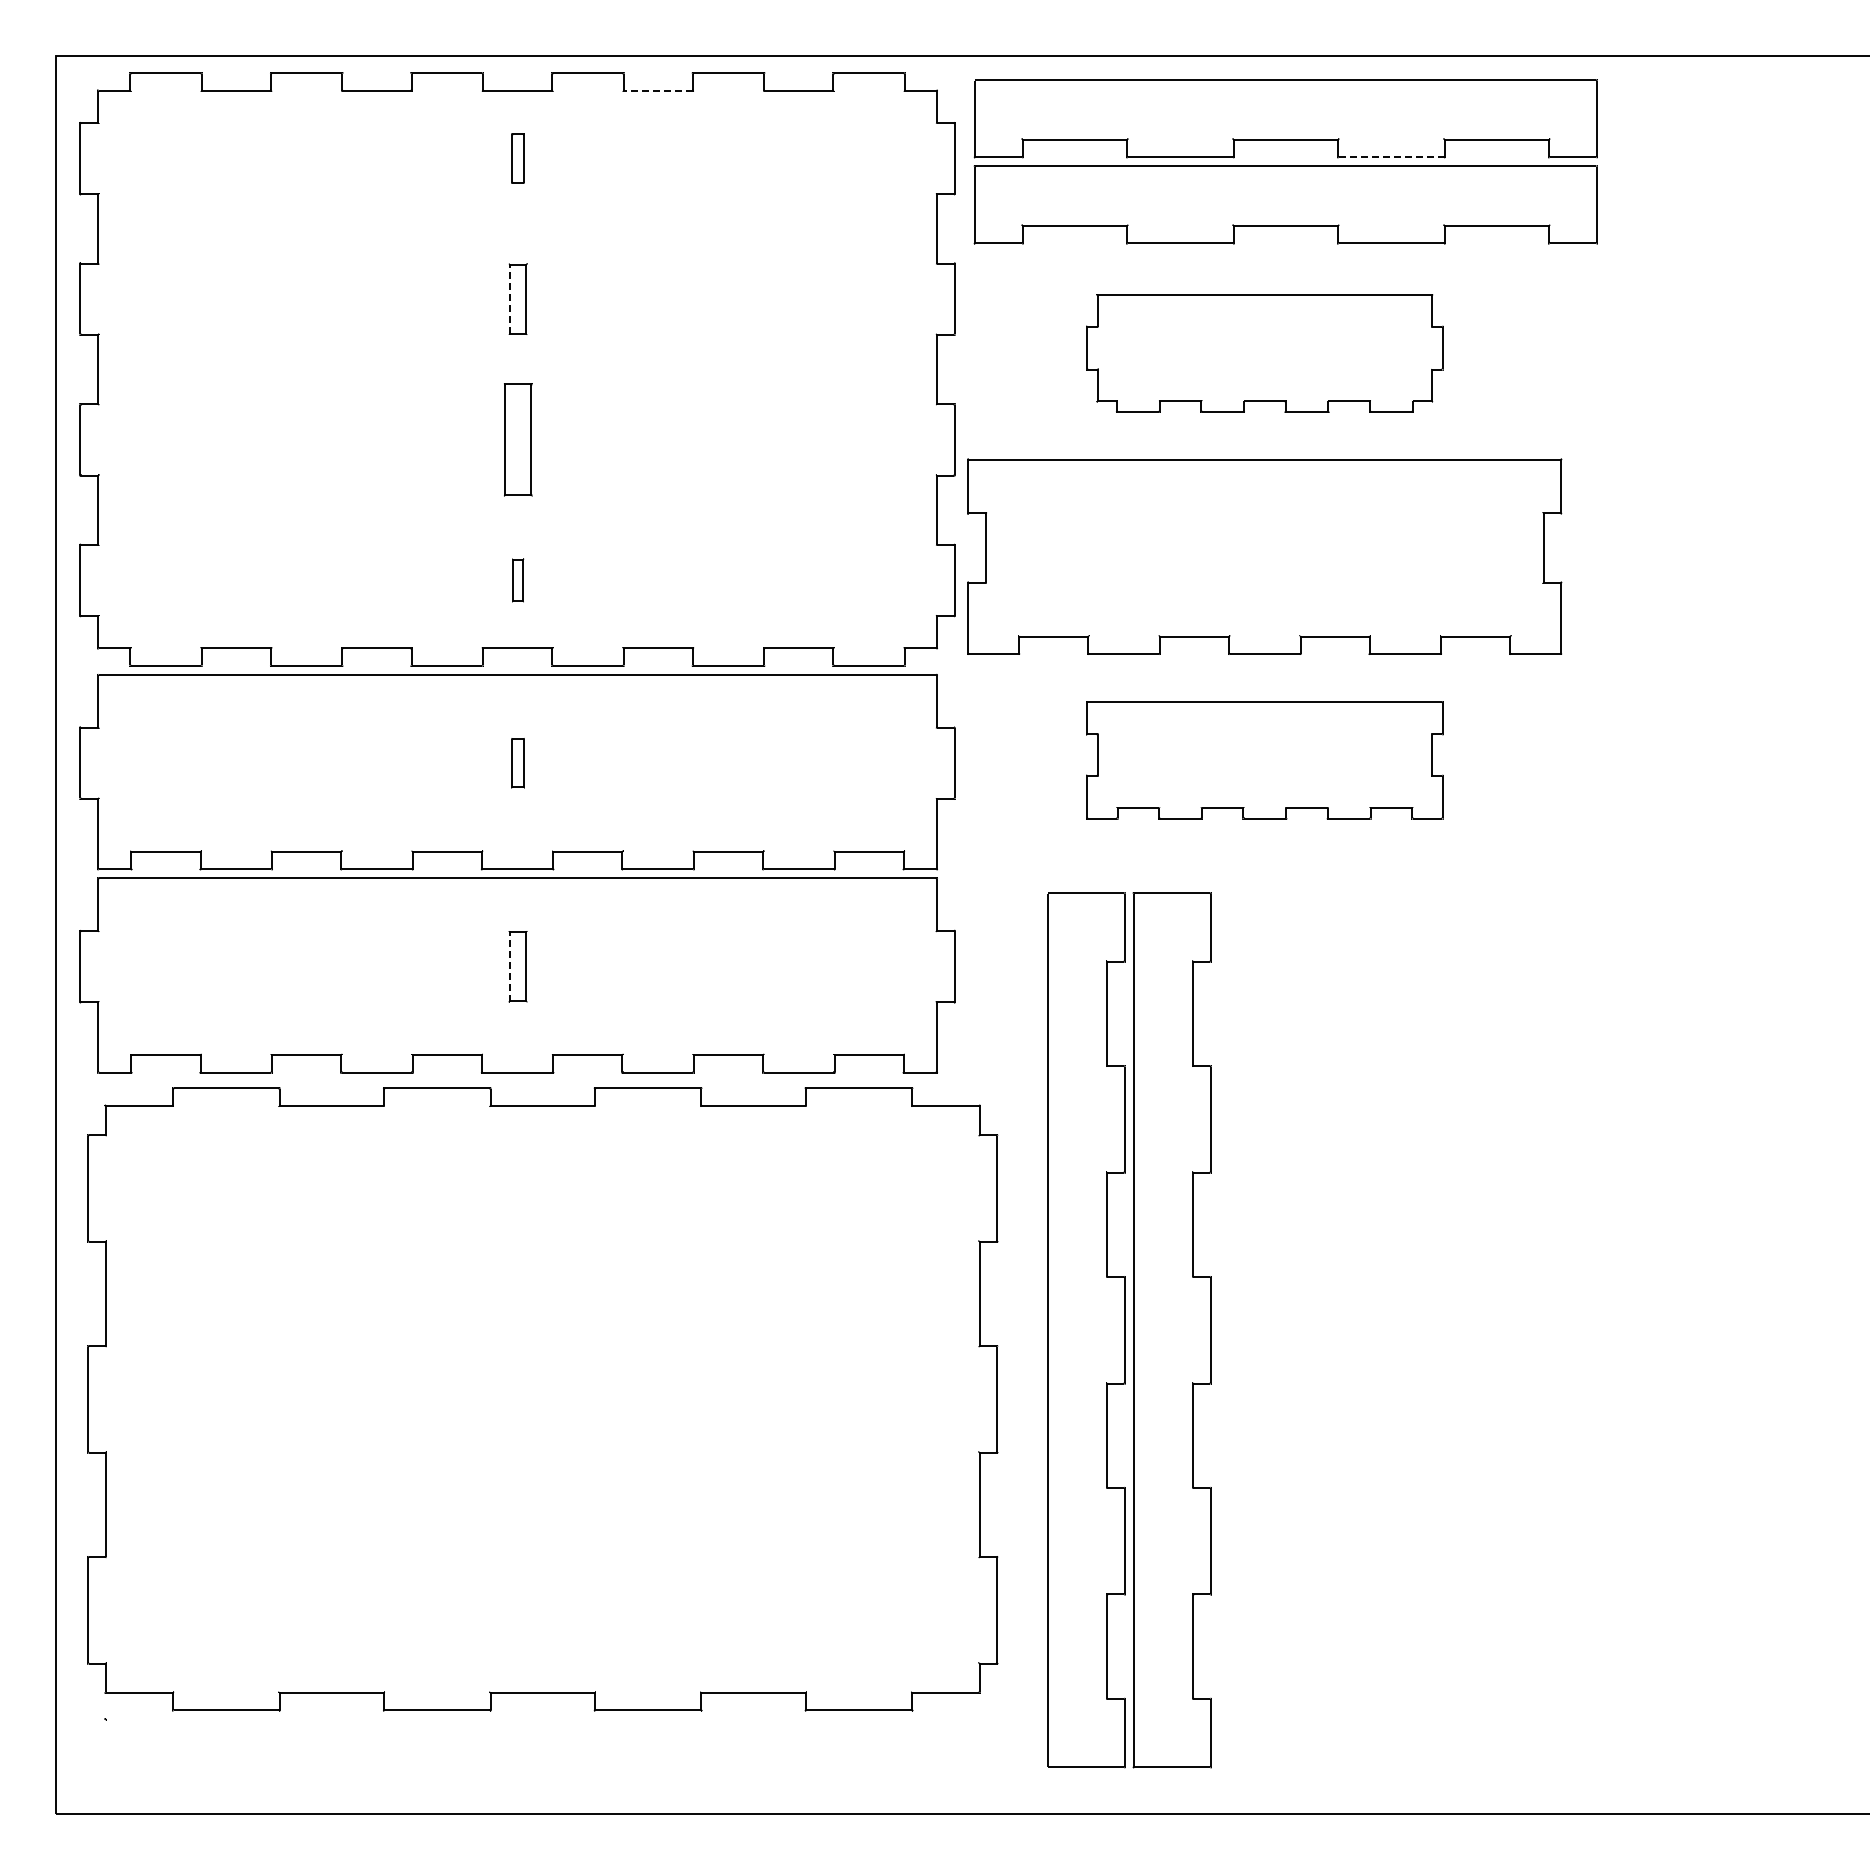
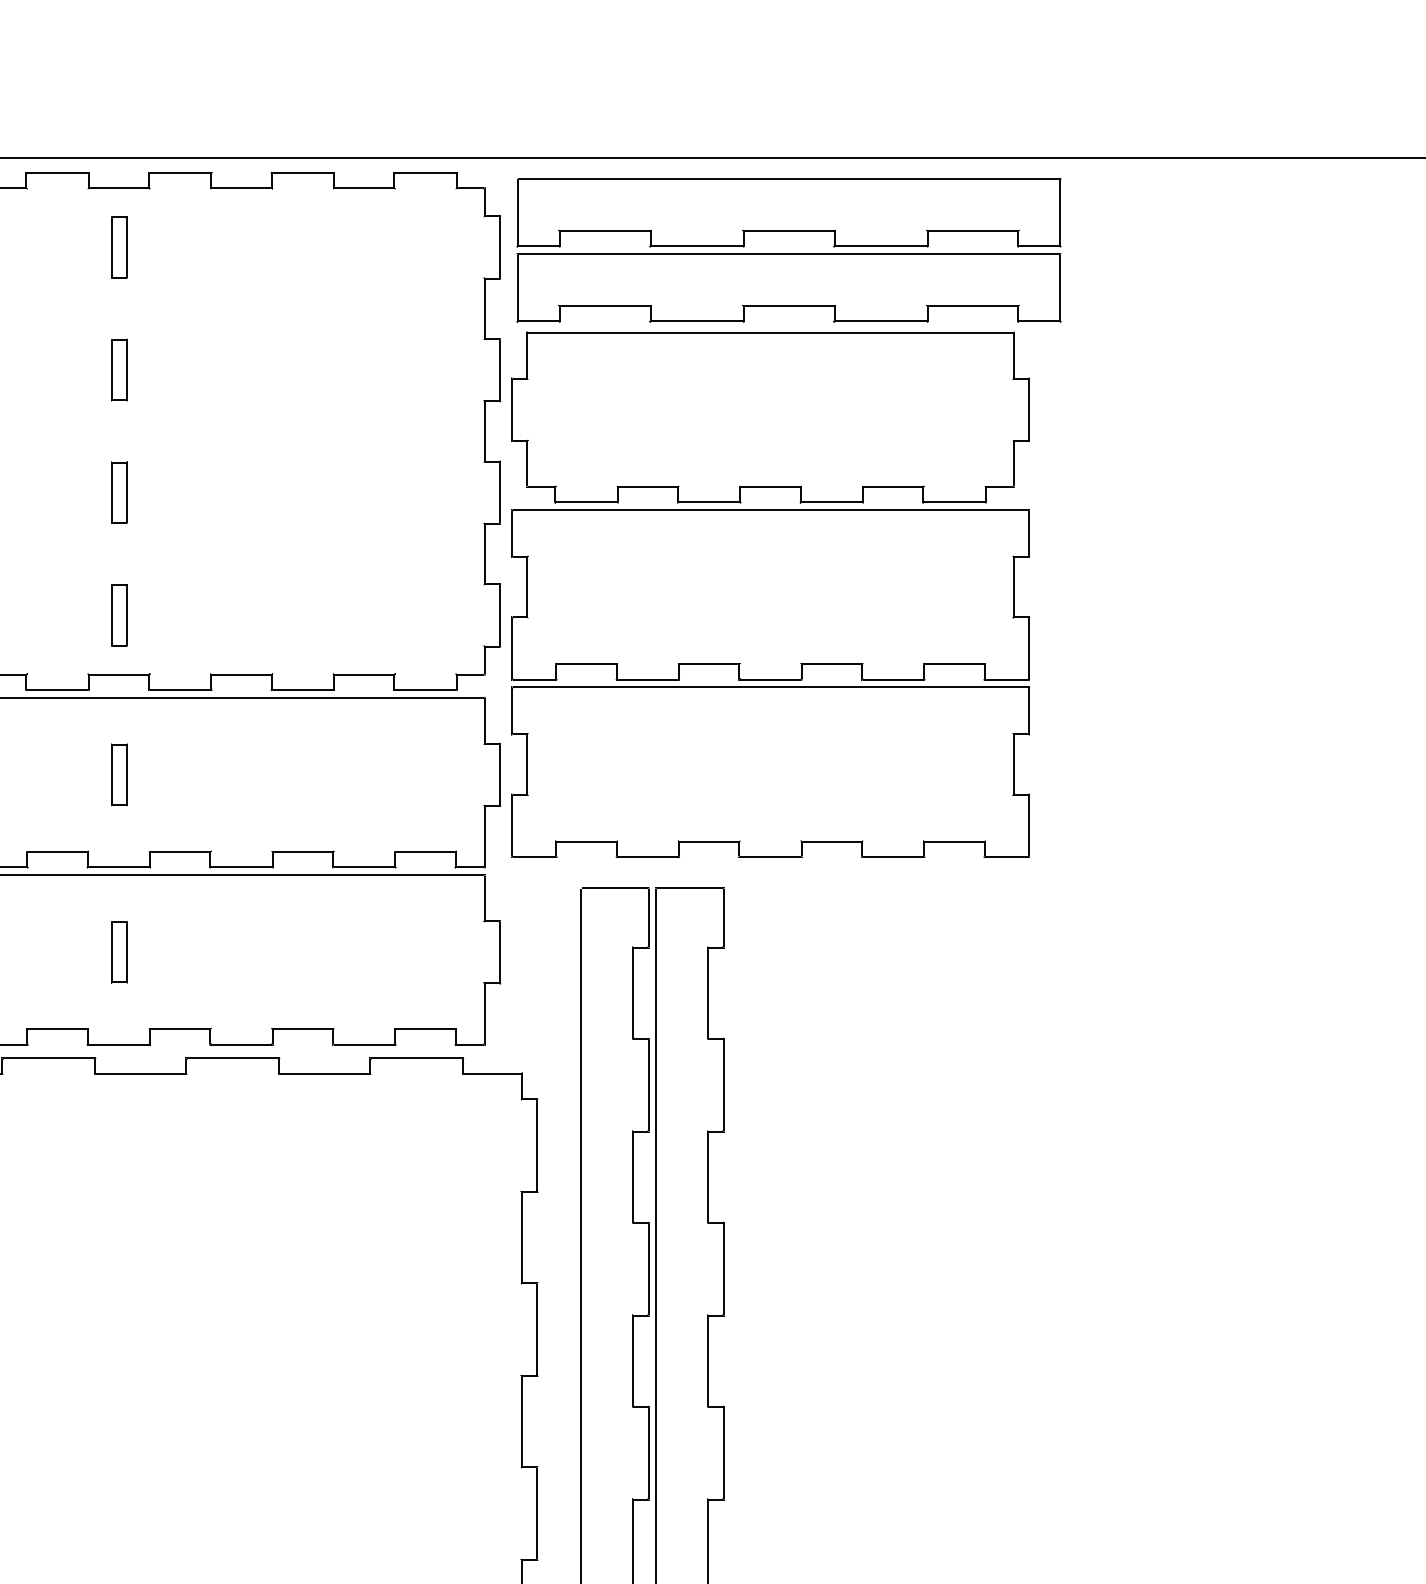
line: (657, 90) -> (240, 188), dashed -> solid
line: (1391, 157) -> (881, 246), dashed -> solid
part: (517, 158) -> (118, 247), size x1.43
line: (509, 298) -> (111, 369), dashed -> solid
part: (1264, 353) -> (770, 417), size x1.67
part: (517, 439) -> (118, 492), size x0.62
part: (517, 580) -> (118, 615), size x1.67
part: (1264, 760) -> (770, 772), size x1.67
part: (517, 762) -> (118, 774), size x1.43
line: (509, 966) -> (111, 952), dashed -> solid

